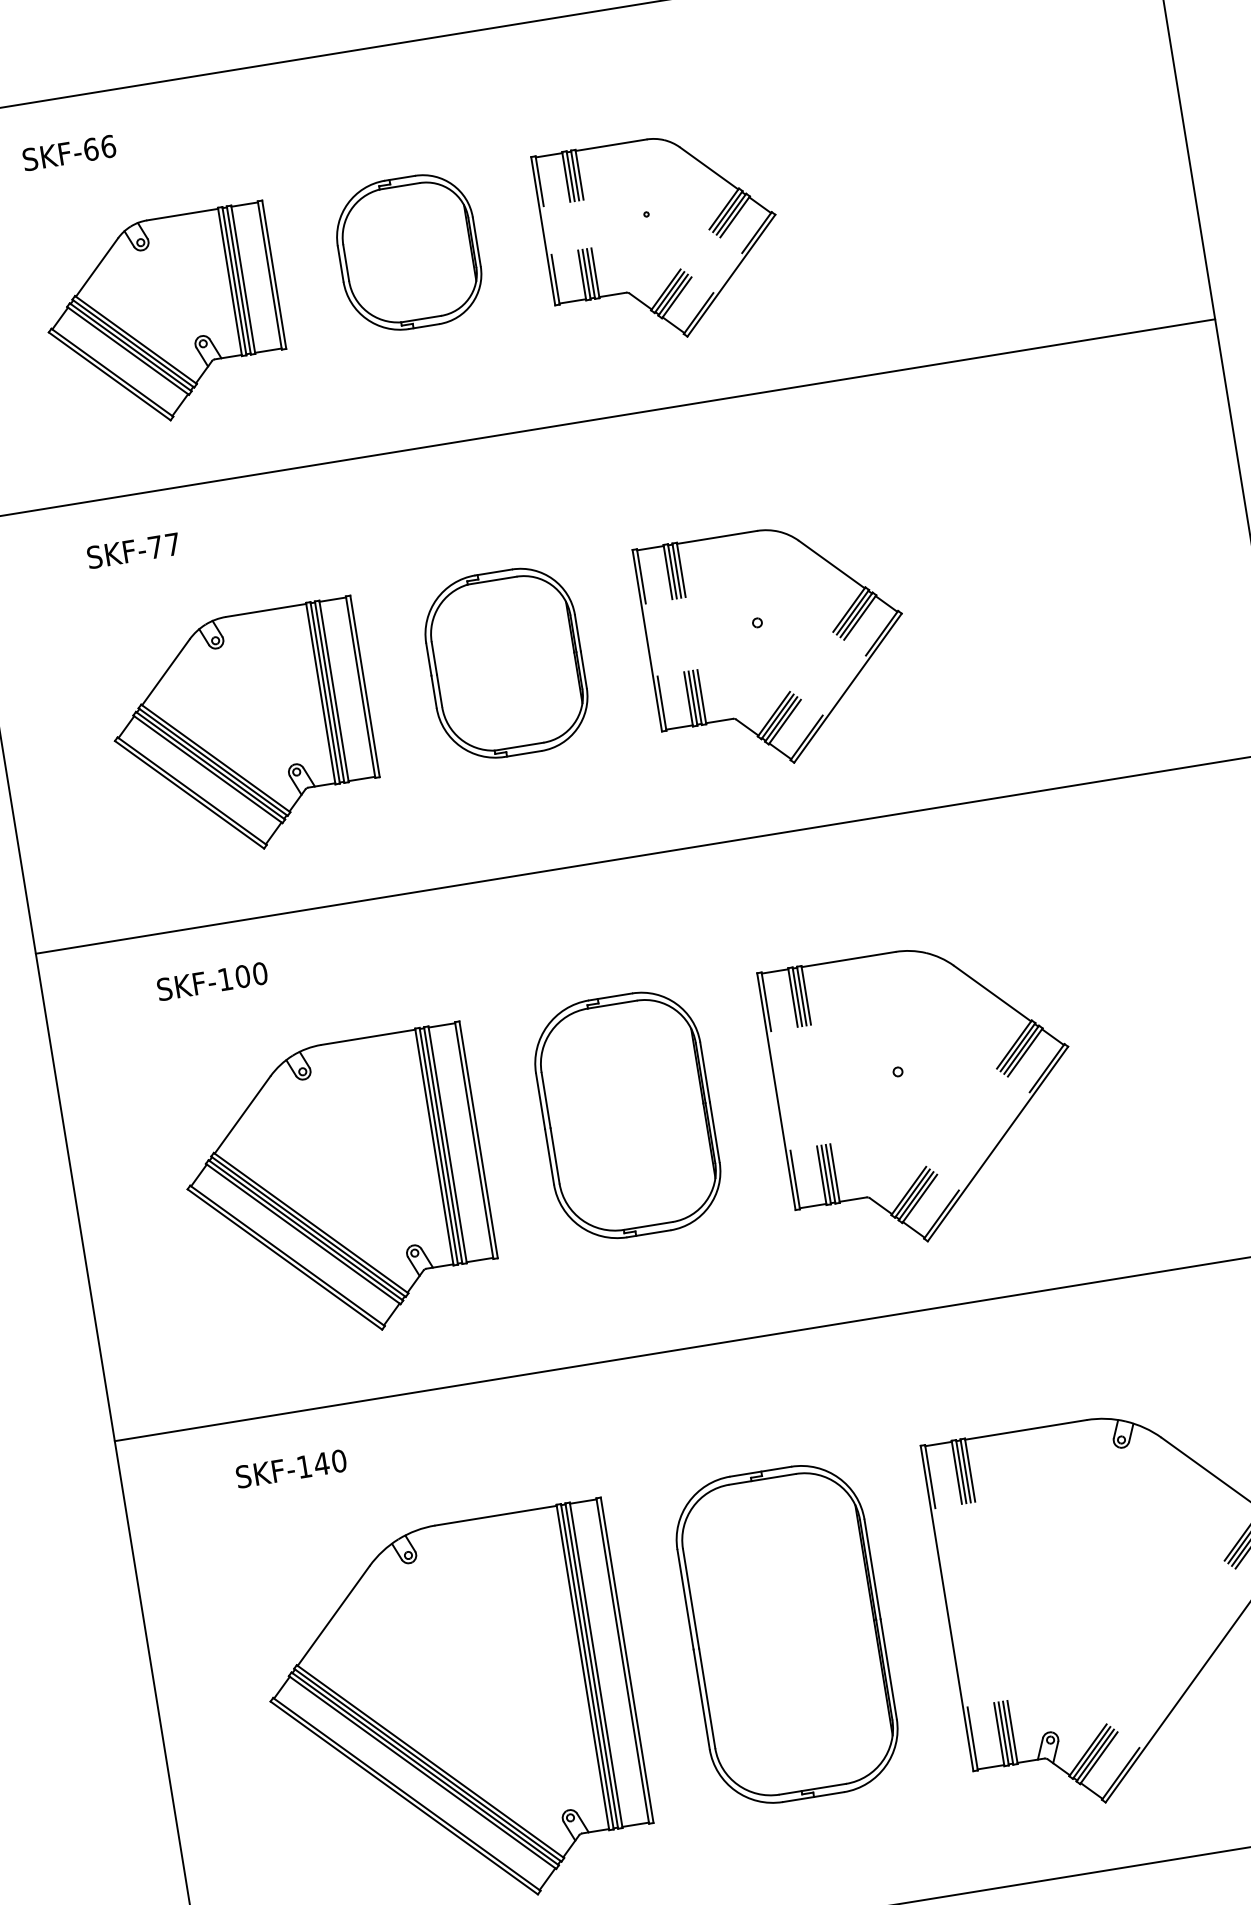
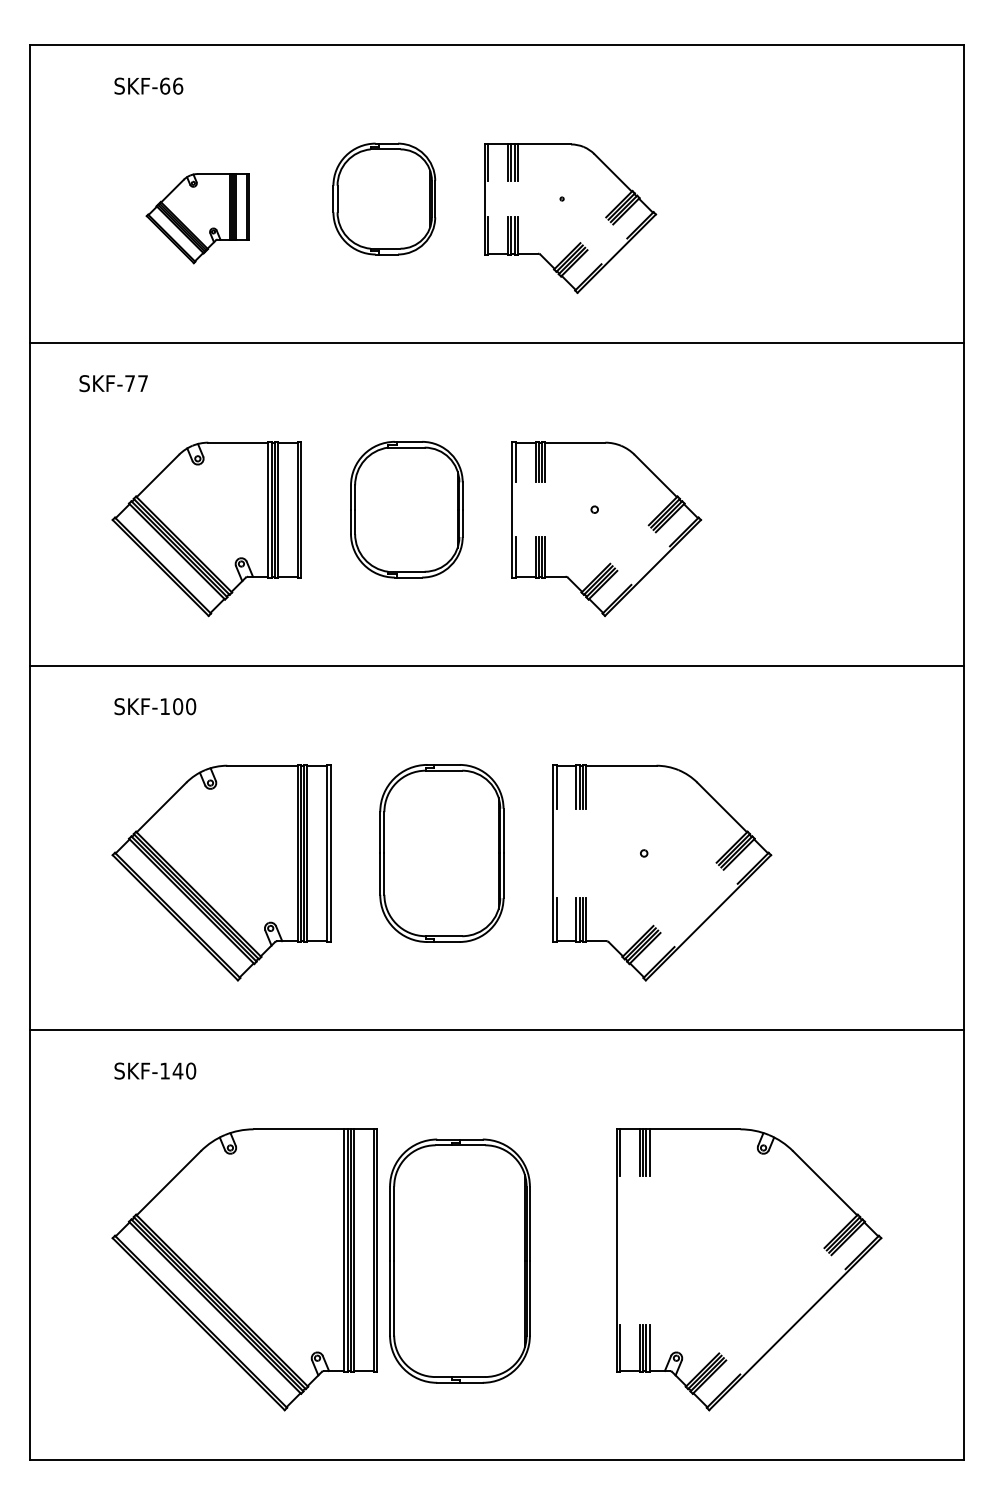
part: (163, 319) -> (197, 218), size x0.6
text: (133, 550) -> (113, 383), moved
part: (786, 1633) -> (459, 1260), moved

